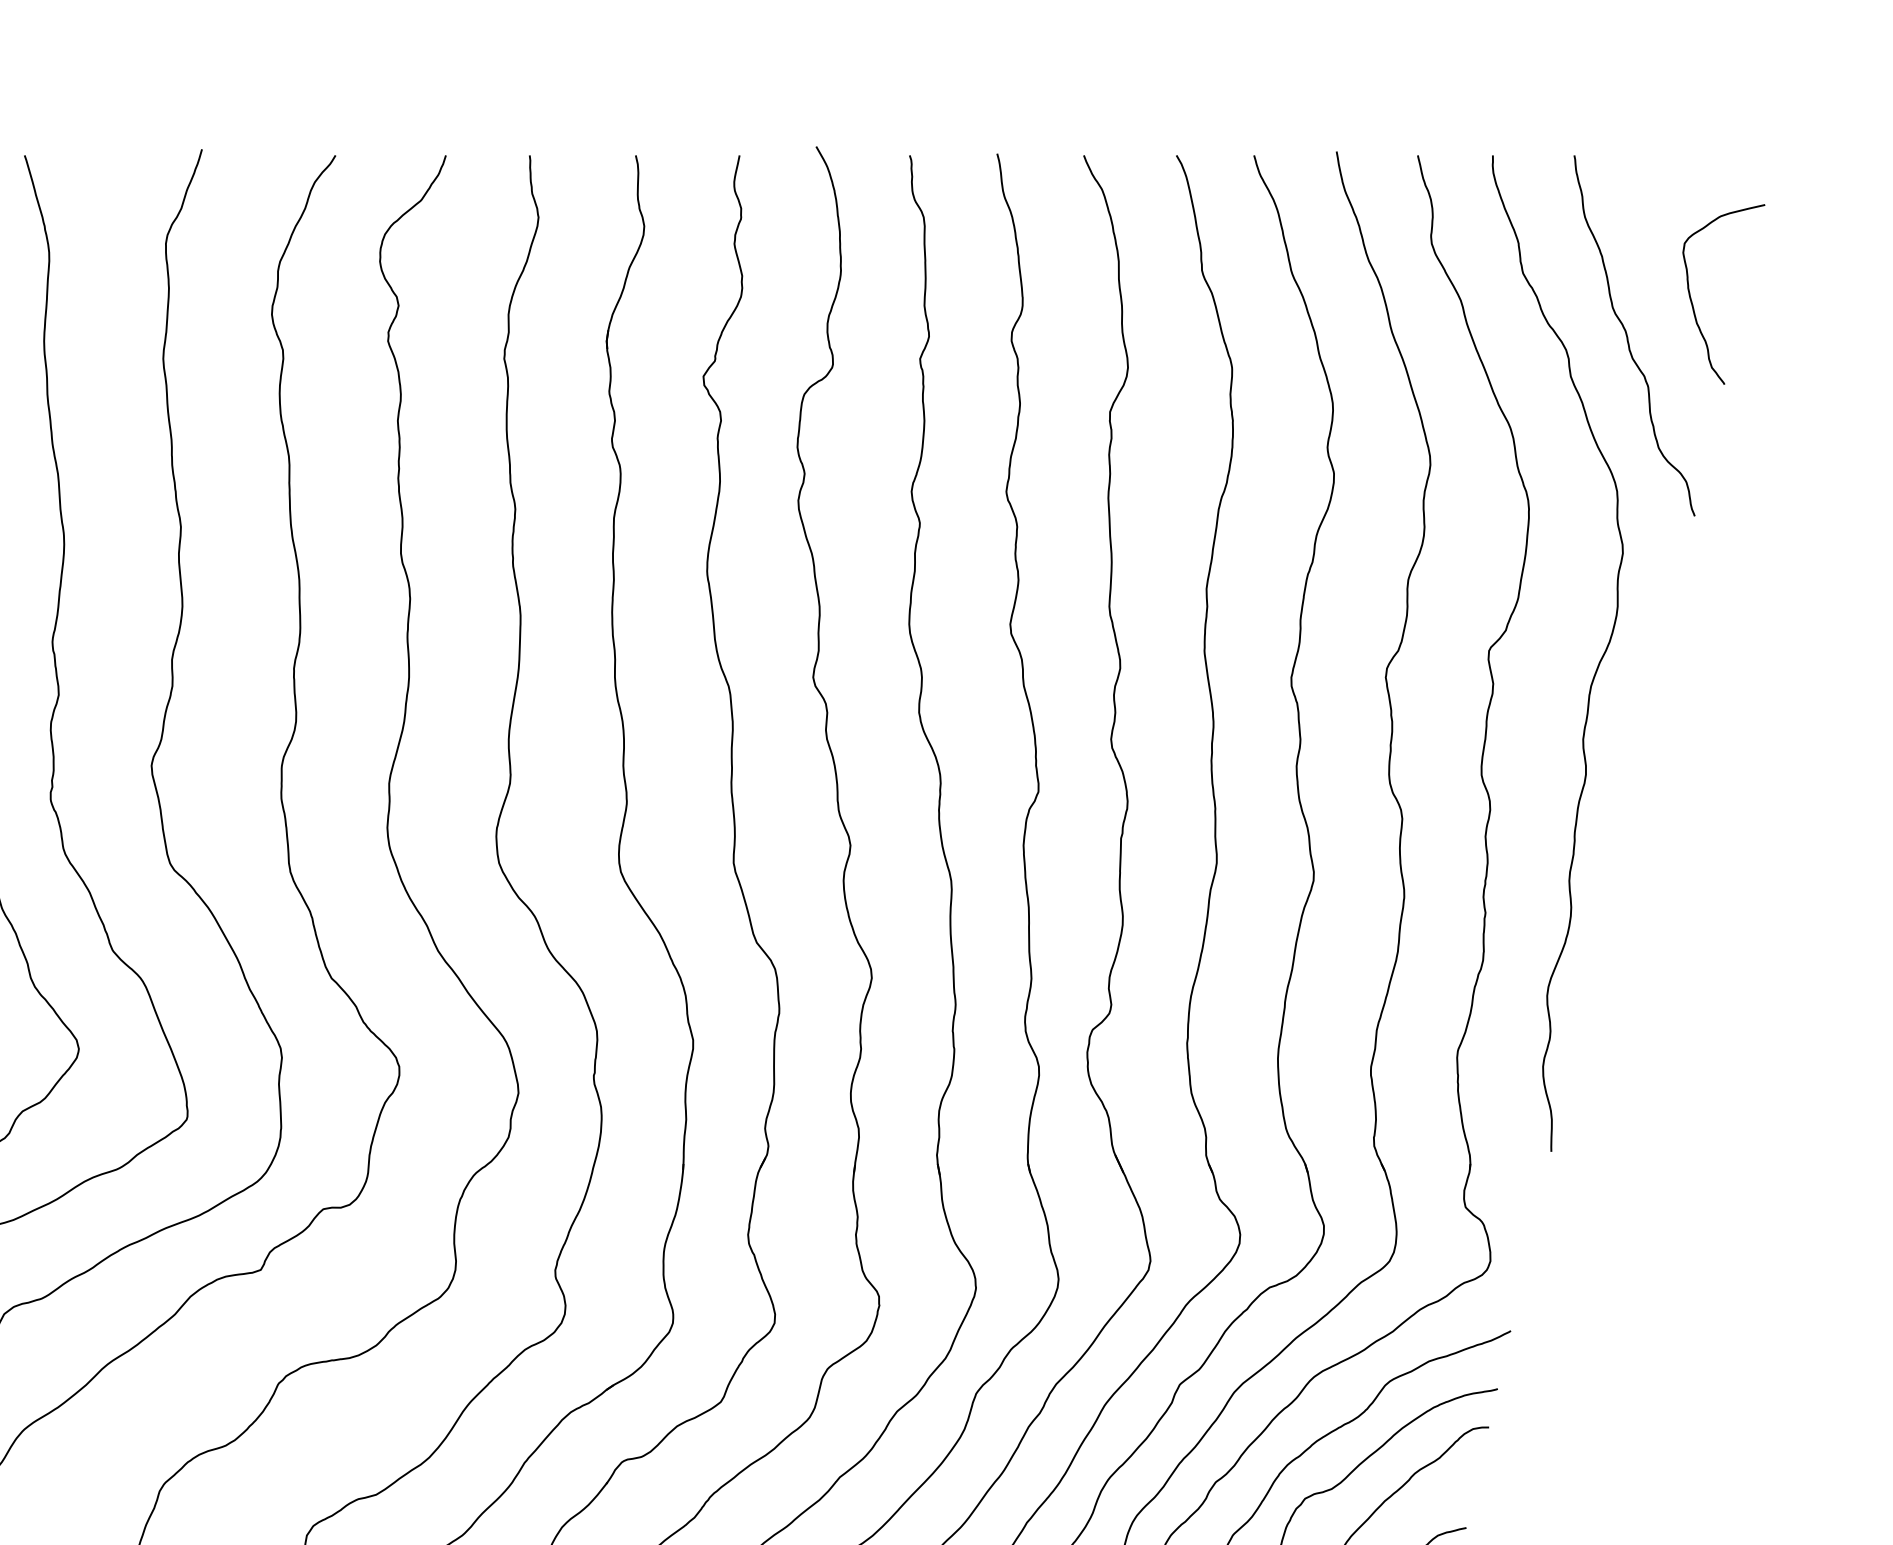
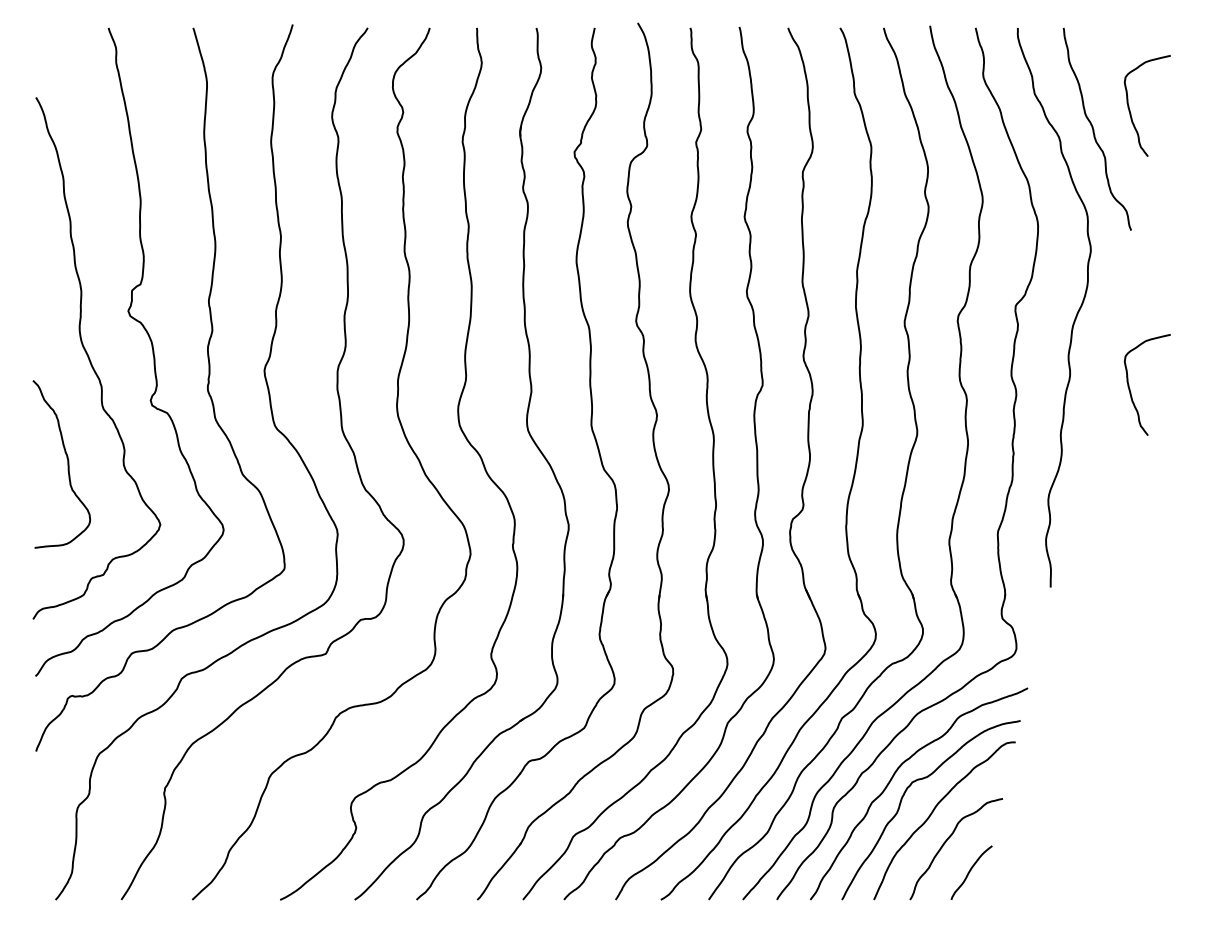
curve: (1693, 797) -> (1130, 388), added

